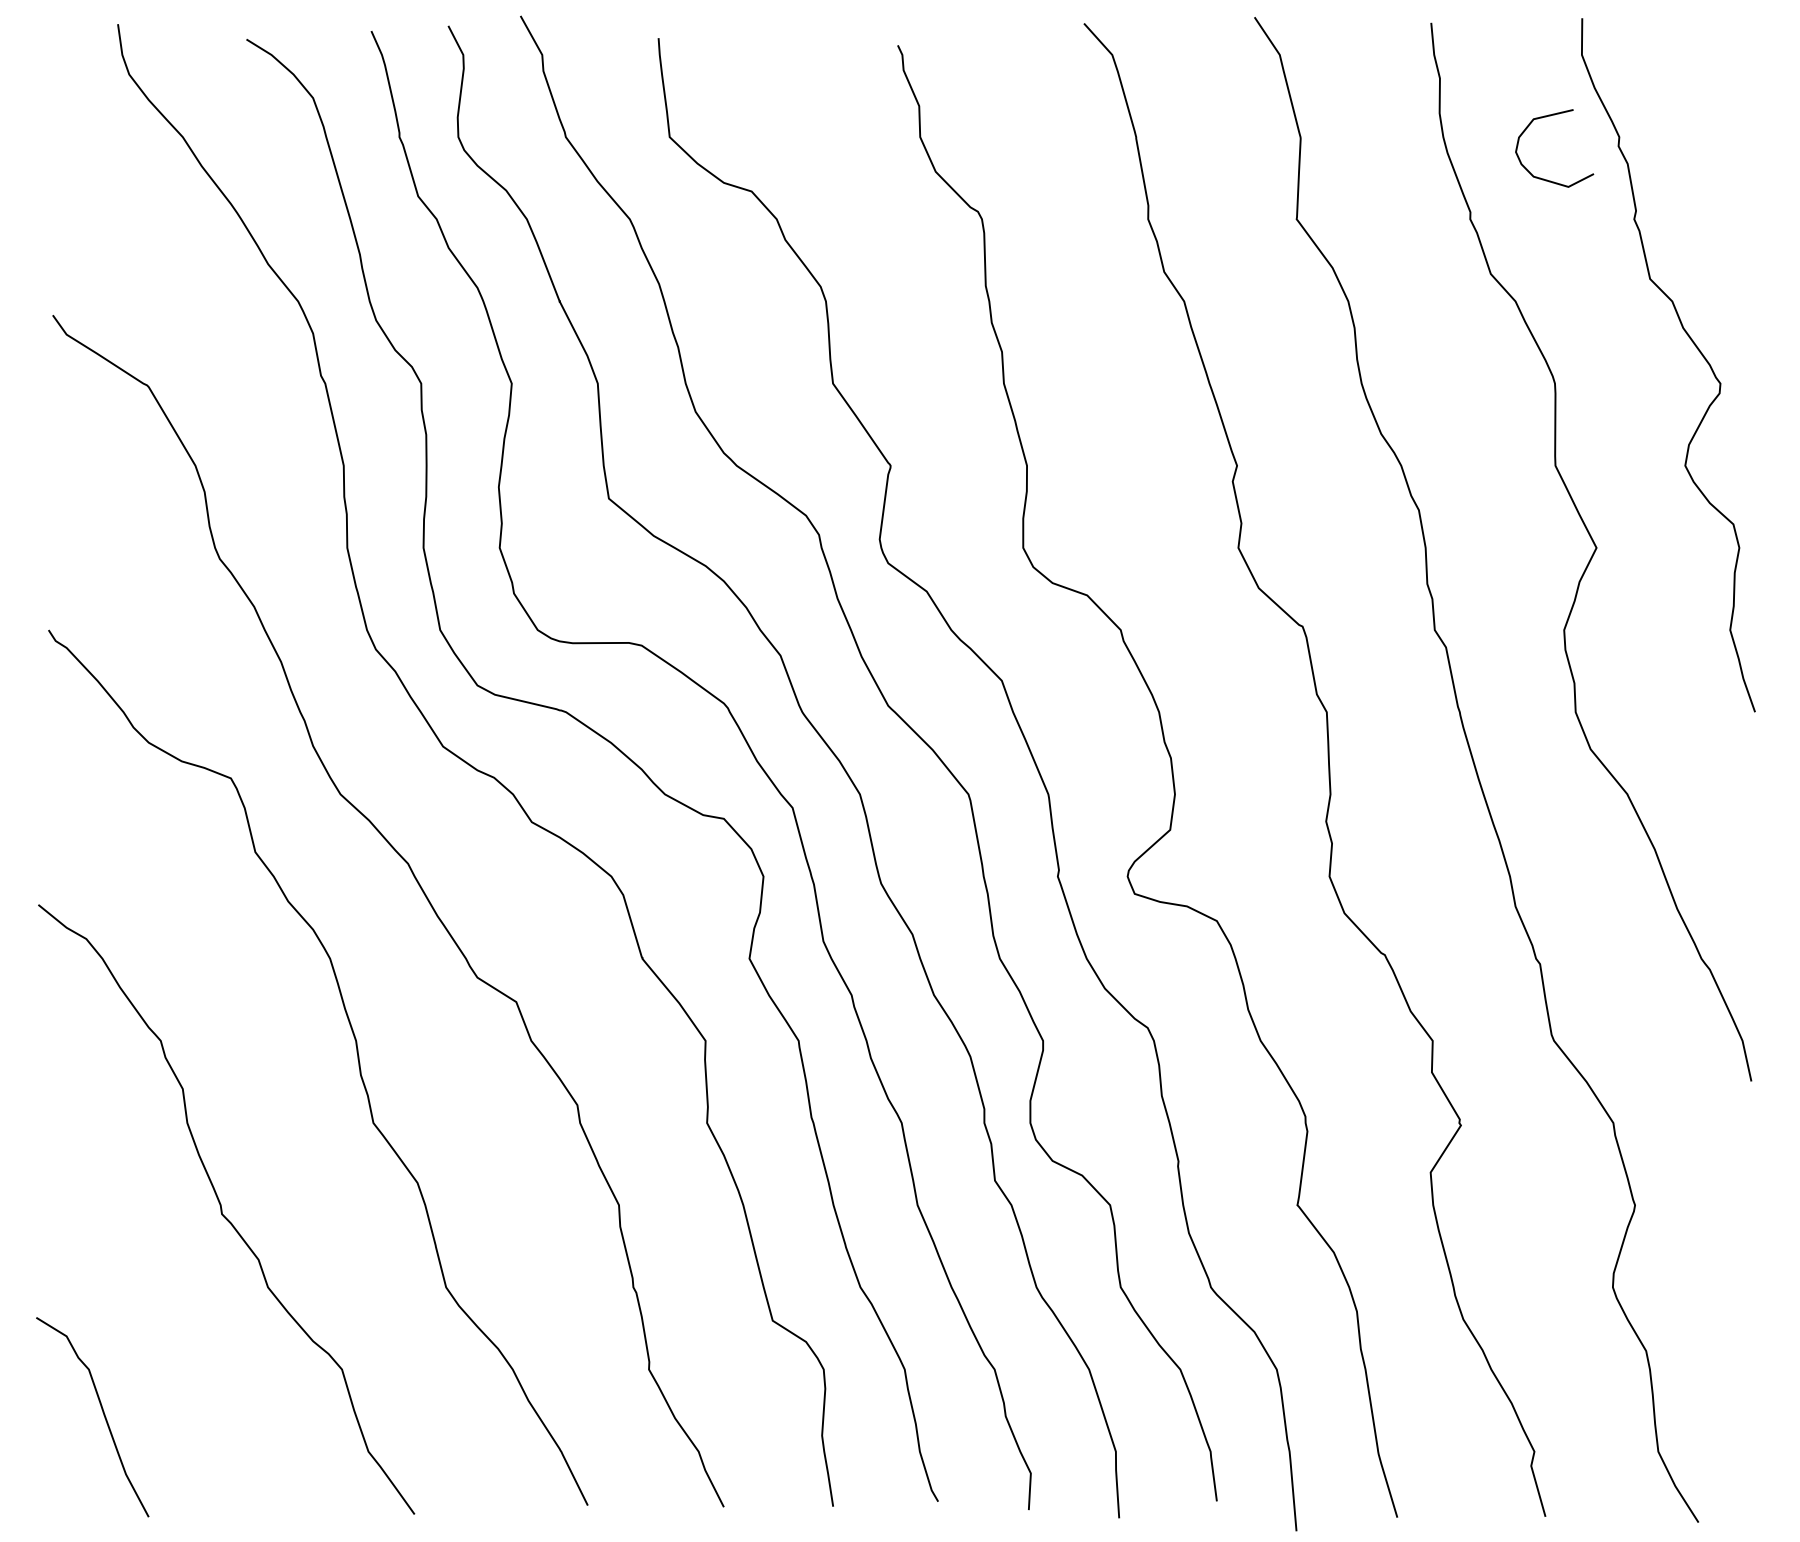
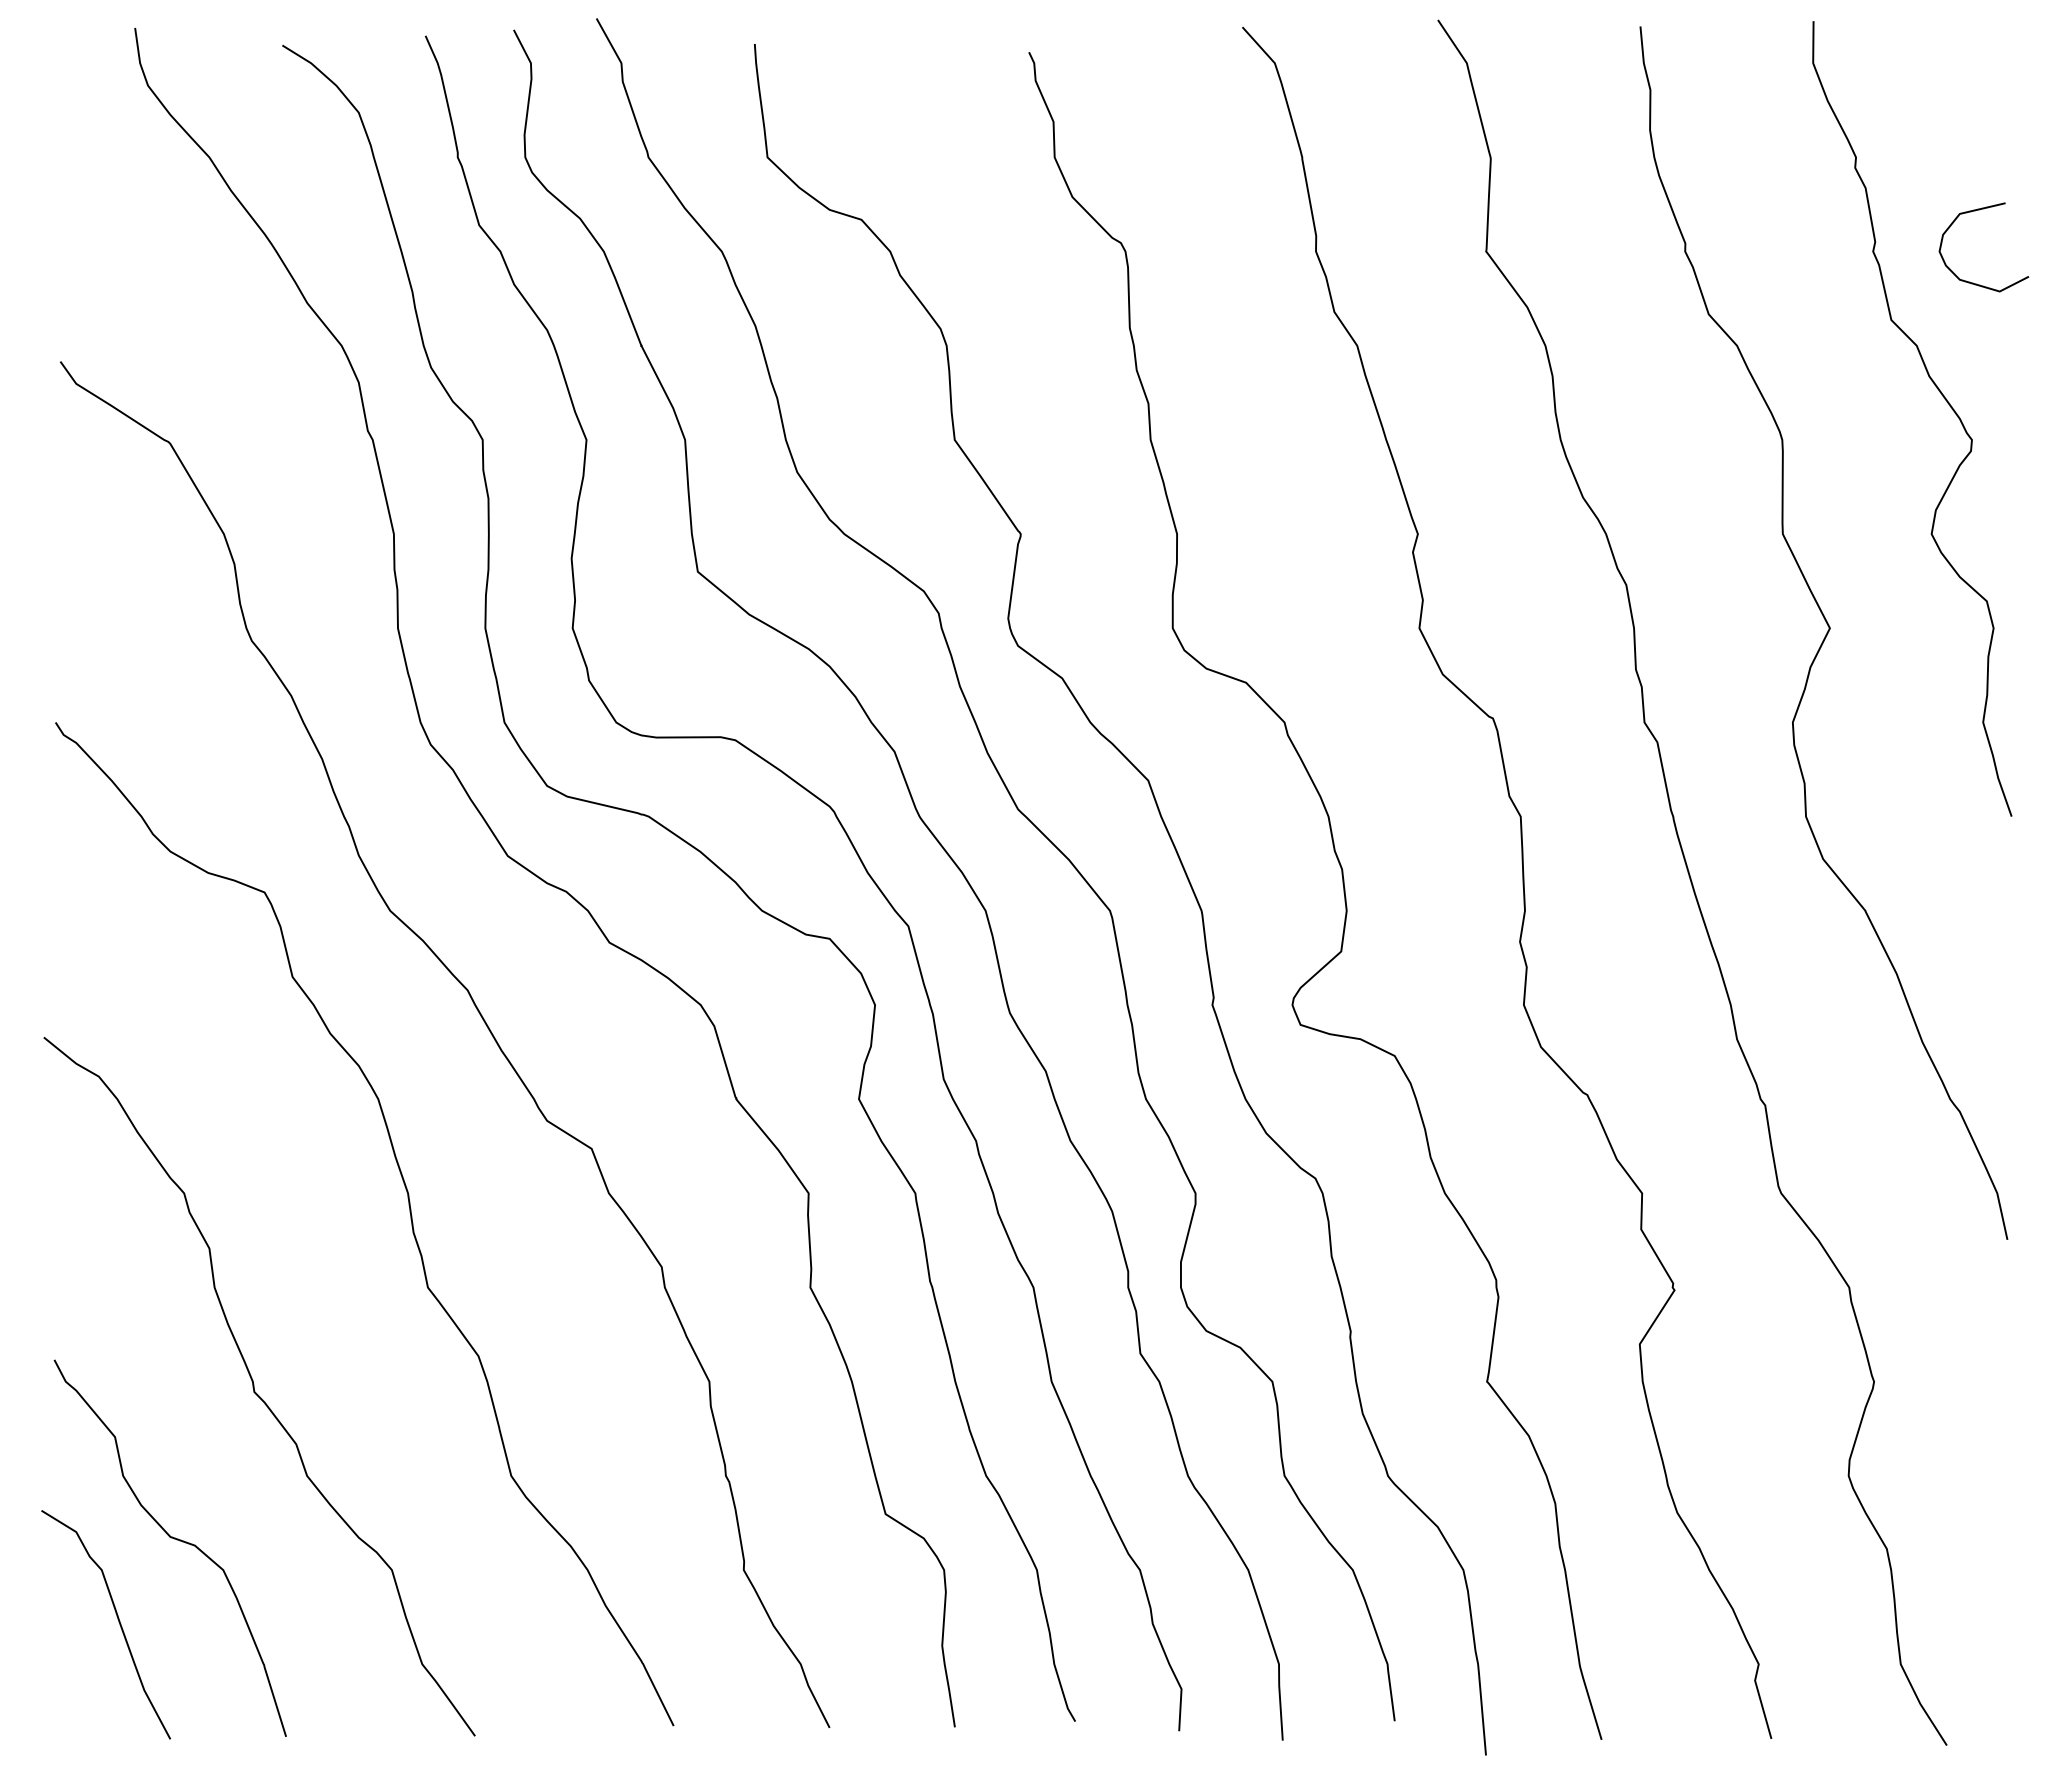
curve: (1545, 179) -> (1973, 282), moved
curve: (149, 1341) -> (171, 1538), added

